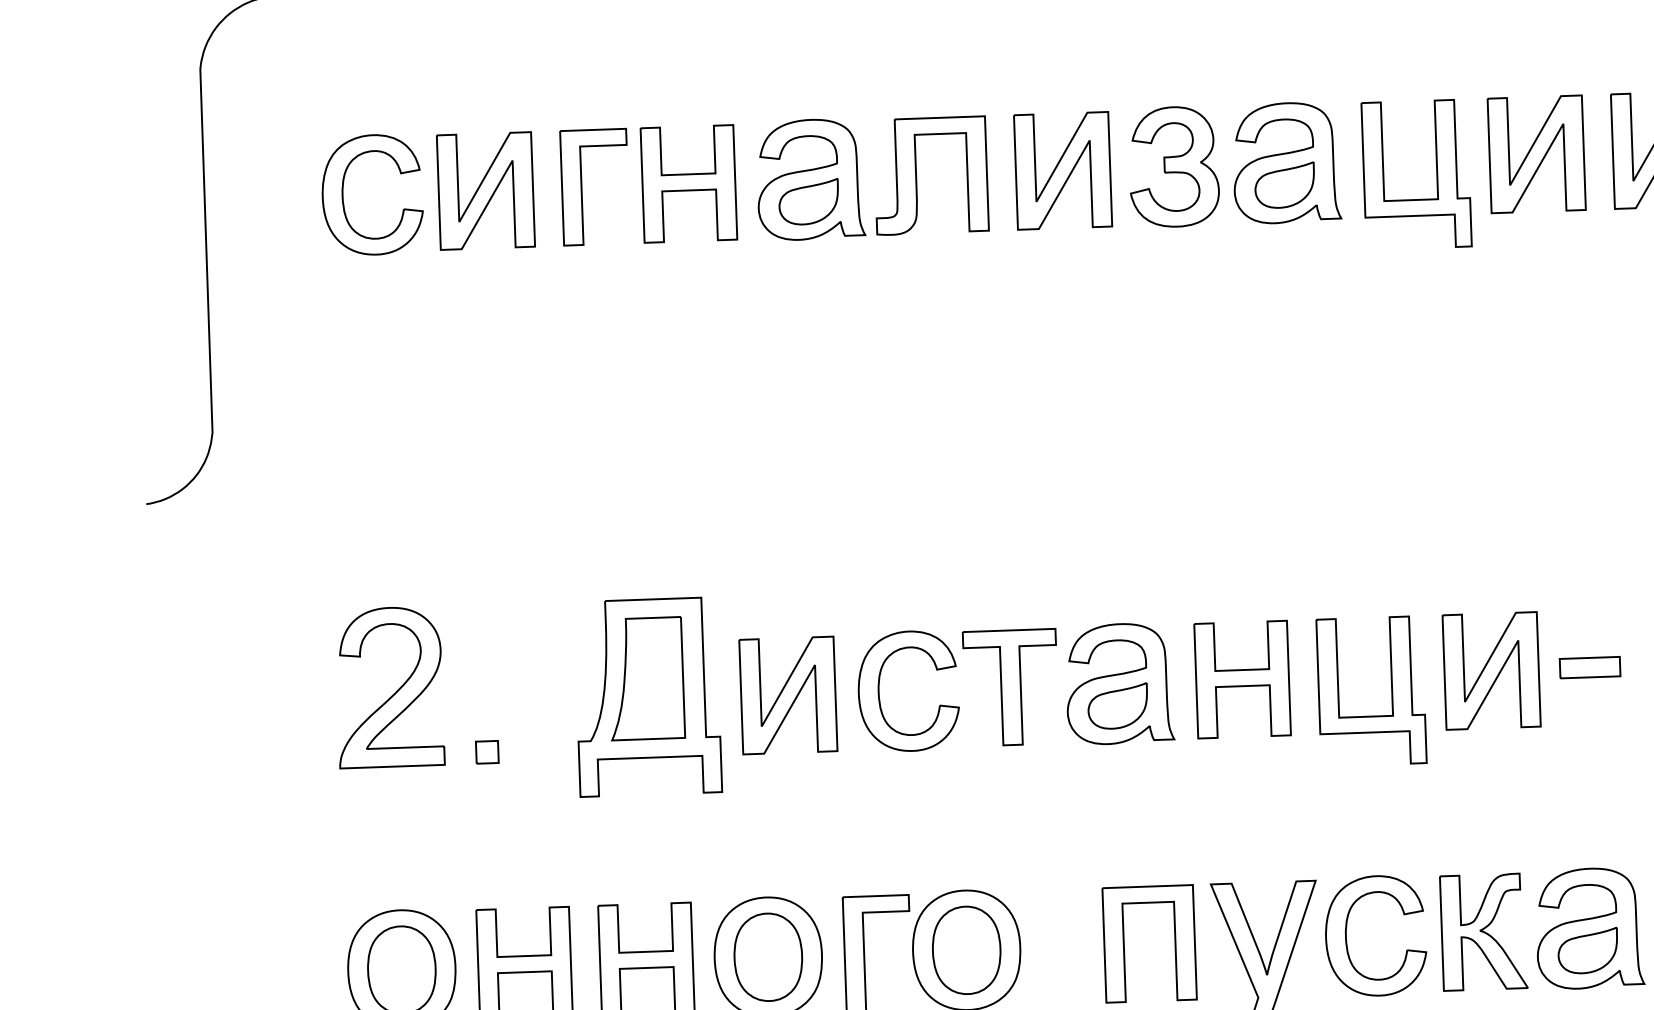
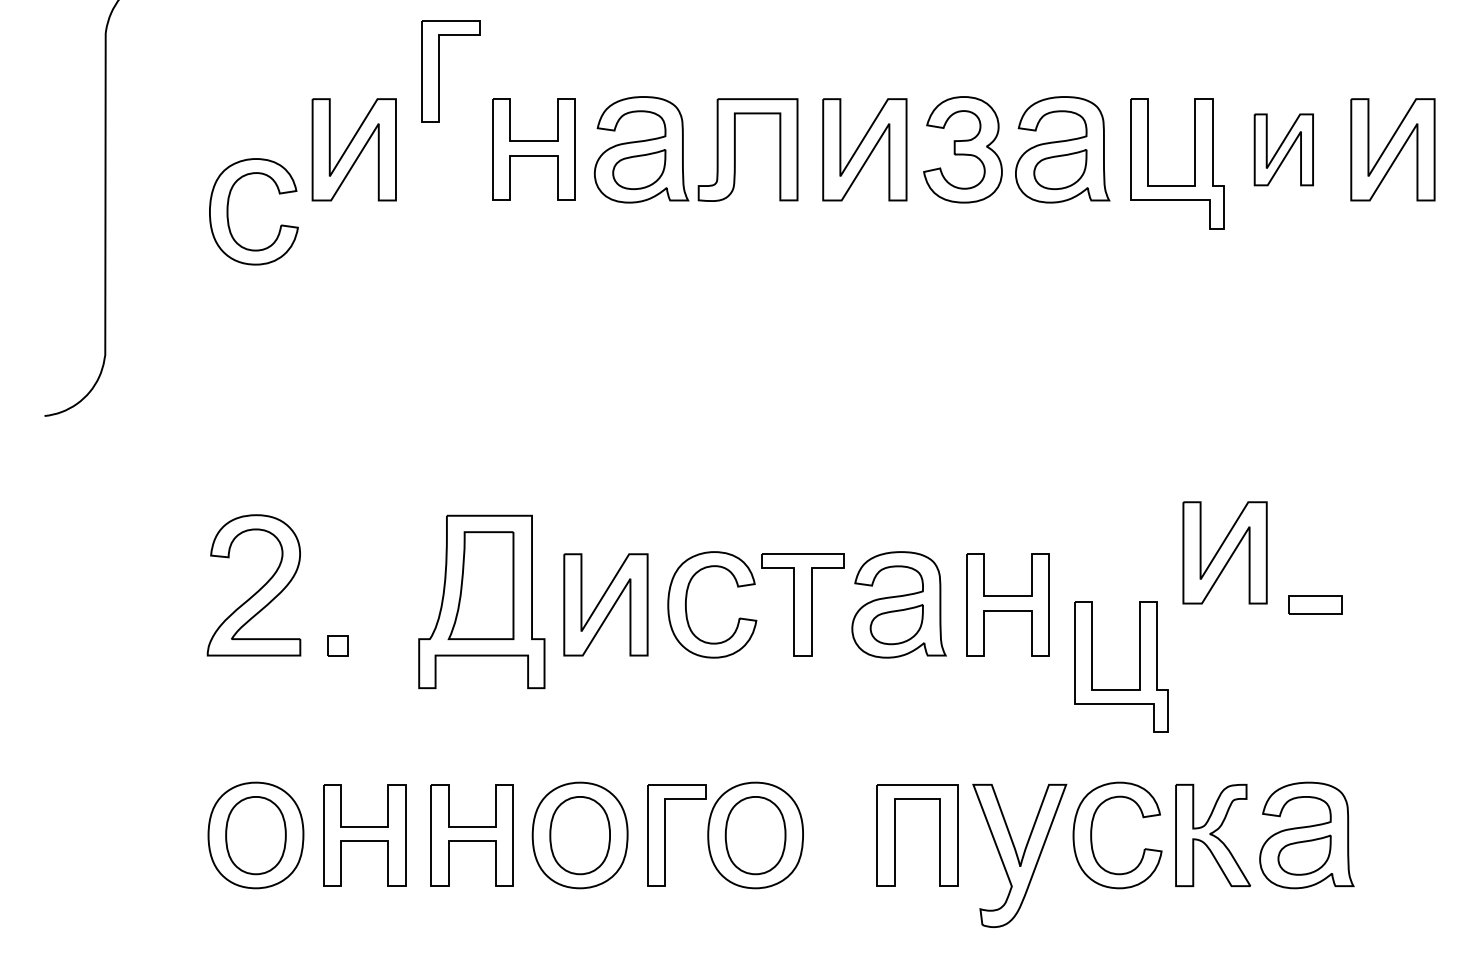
part: (1536, 153) -> (1283, 149), size x0.7
part: (582, 187) -> (439, 71), moved
part: (343, 195) -> (228, 211), moved
part: (1490, 670) -> (1224, 552), moved
part: (1392, 689) -> (1139, 666), moved

